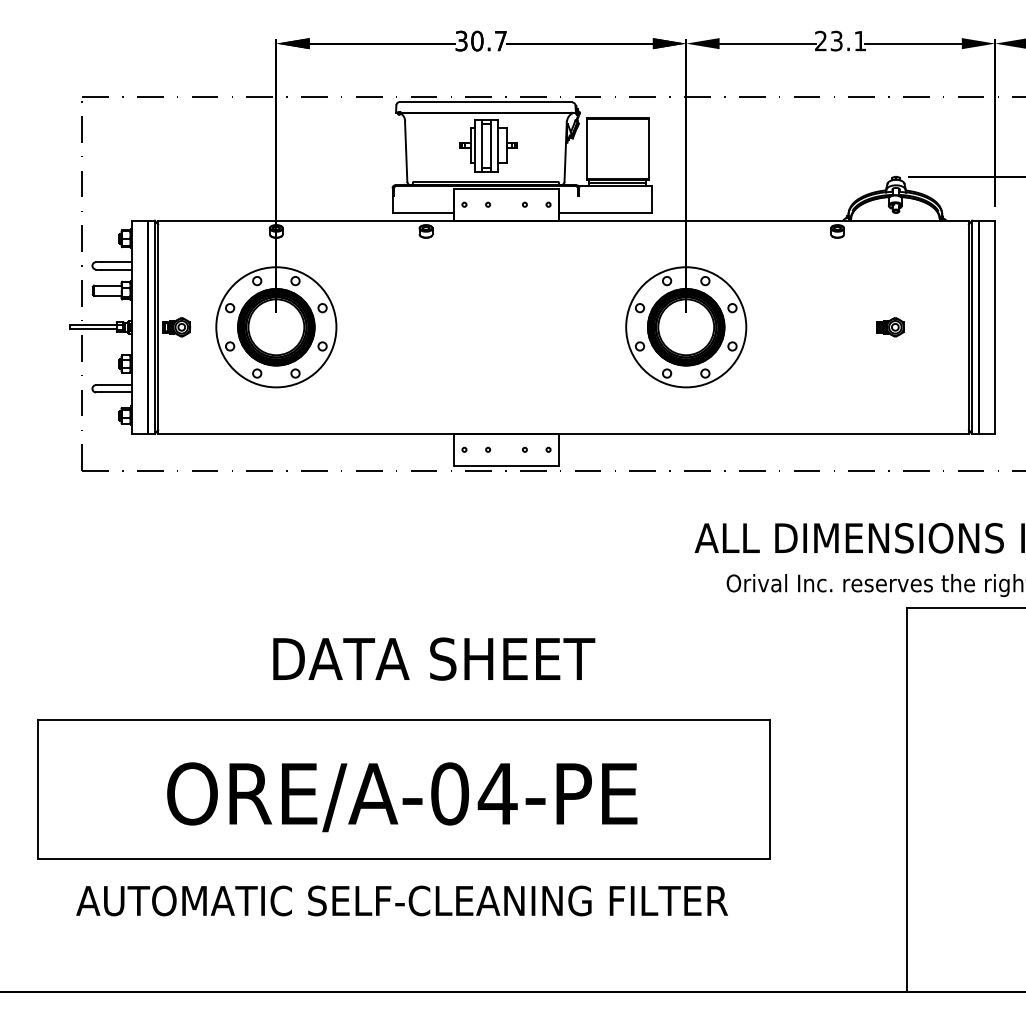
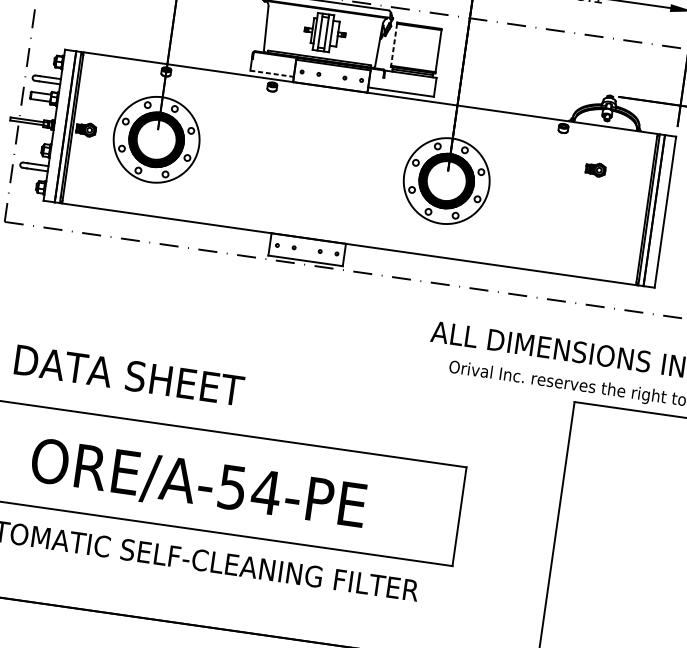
line: (586, 148) -> (394, 44), solid -> dashed
line: (423, 213) -> (272, 74), solid -> dashed
part: (890, 327) -> (595, 169), moved
text: (434, 658) -> (129, 375), moved
text: (450, 793) -> (232, 487), ORE/A-04-PE -> ORE/A-54-PE

